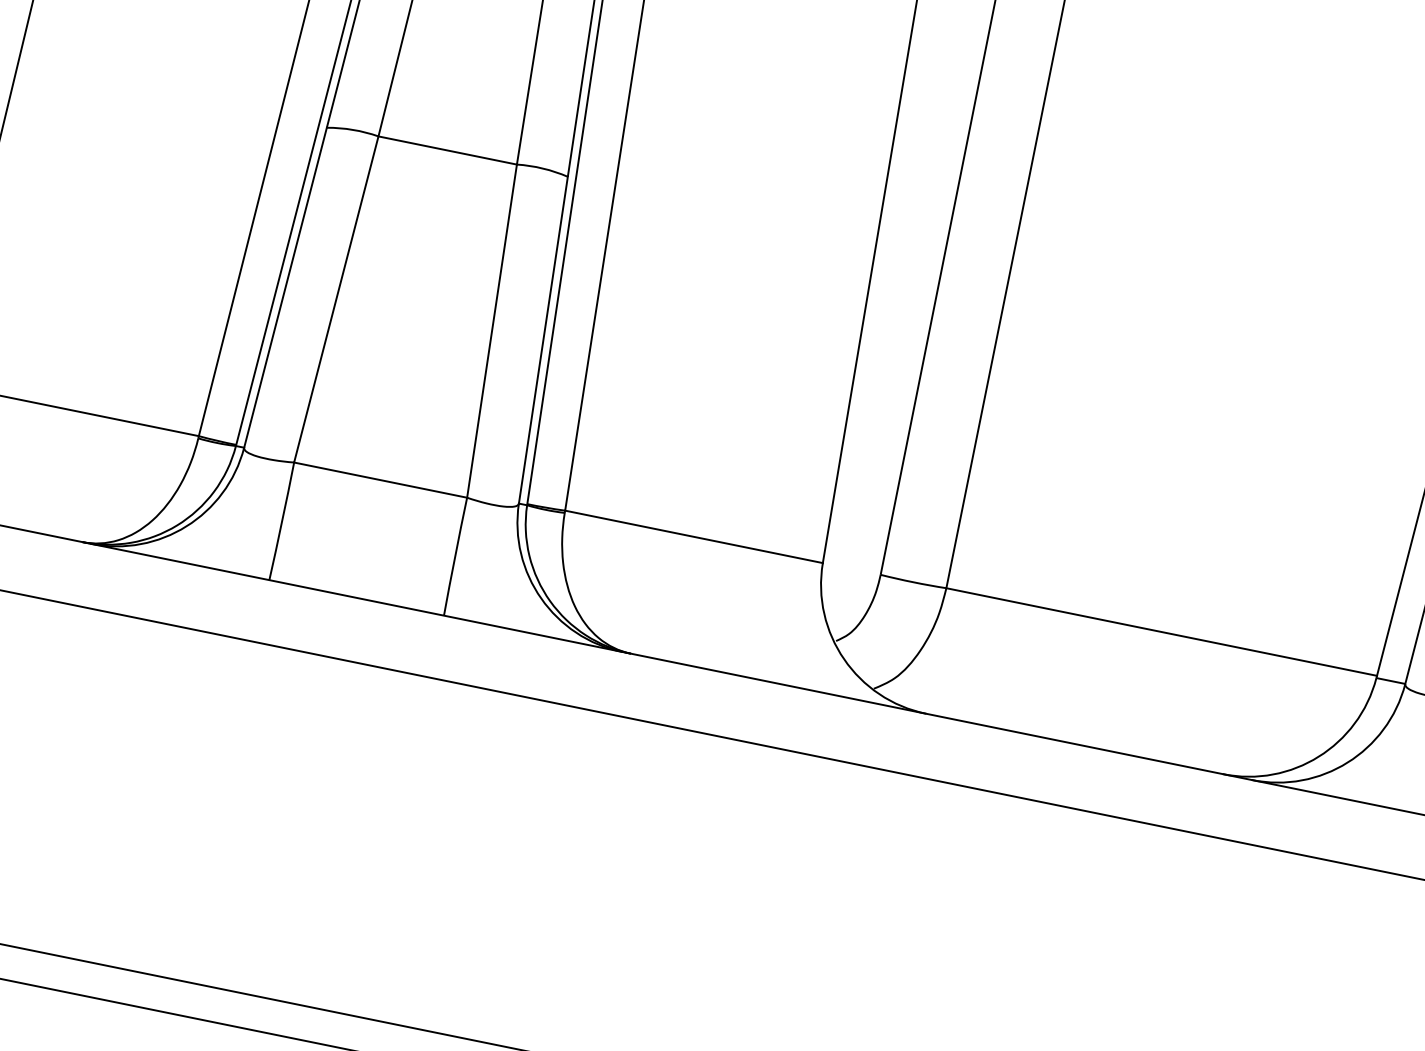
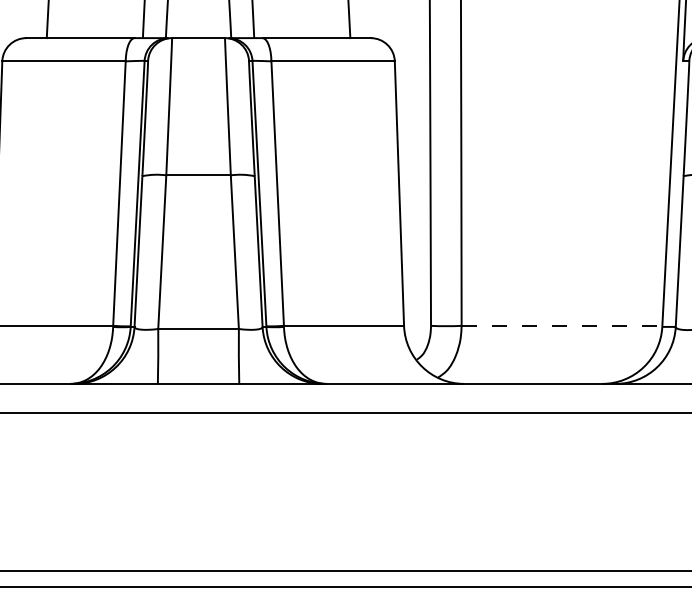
line: (1162, 631) -> (562, 325), solid -> dashed

